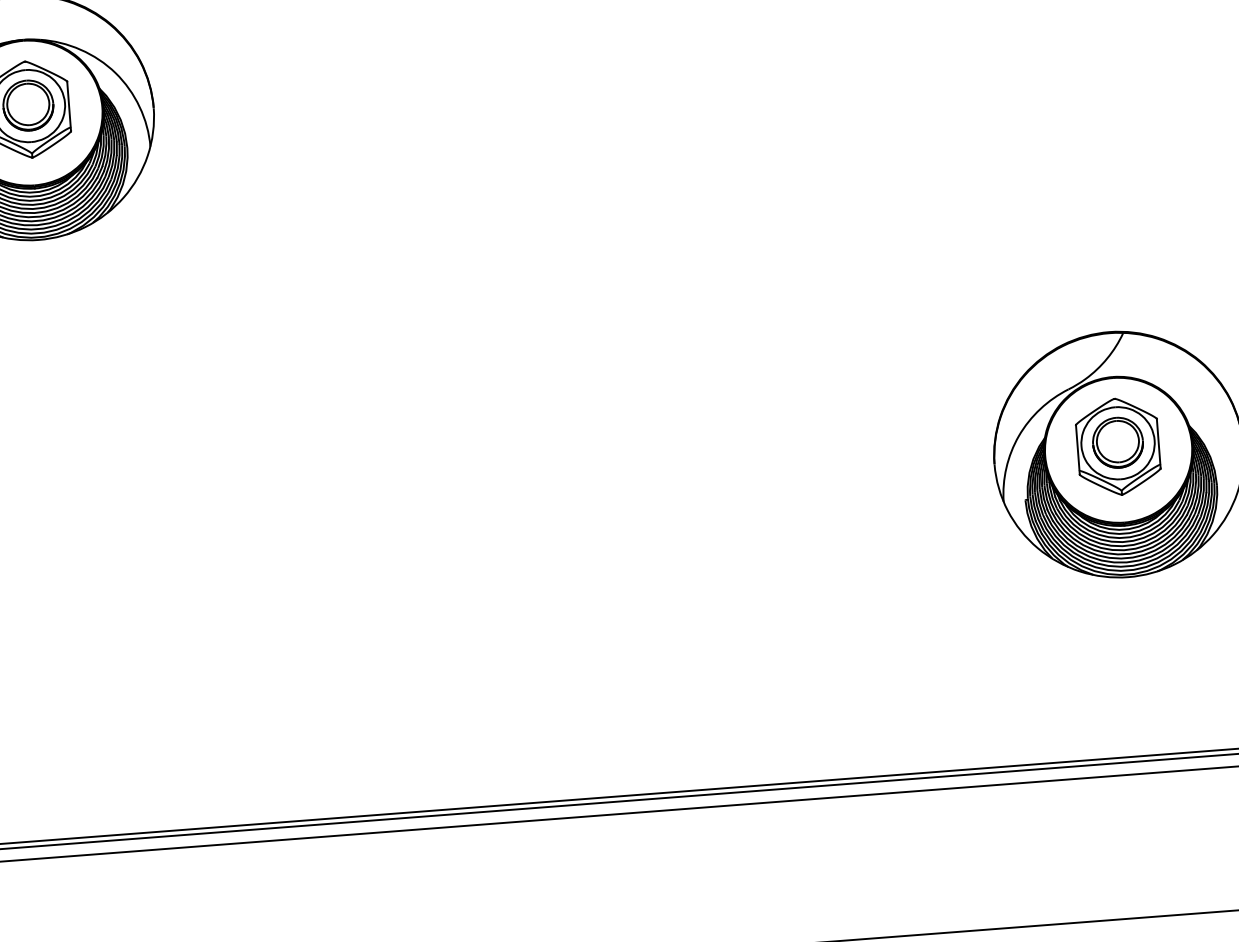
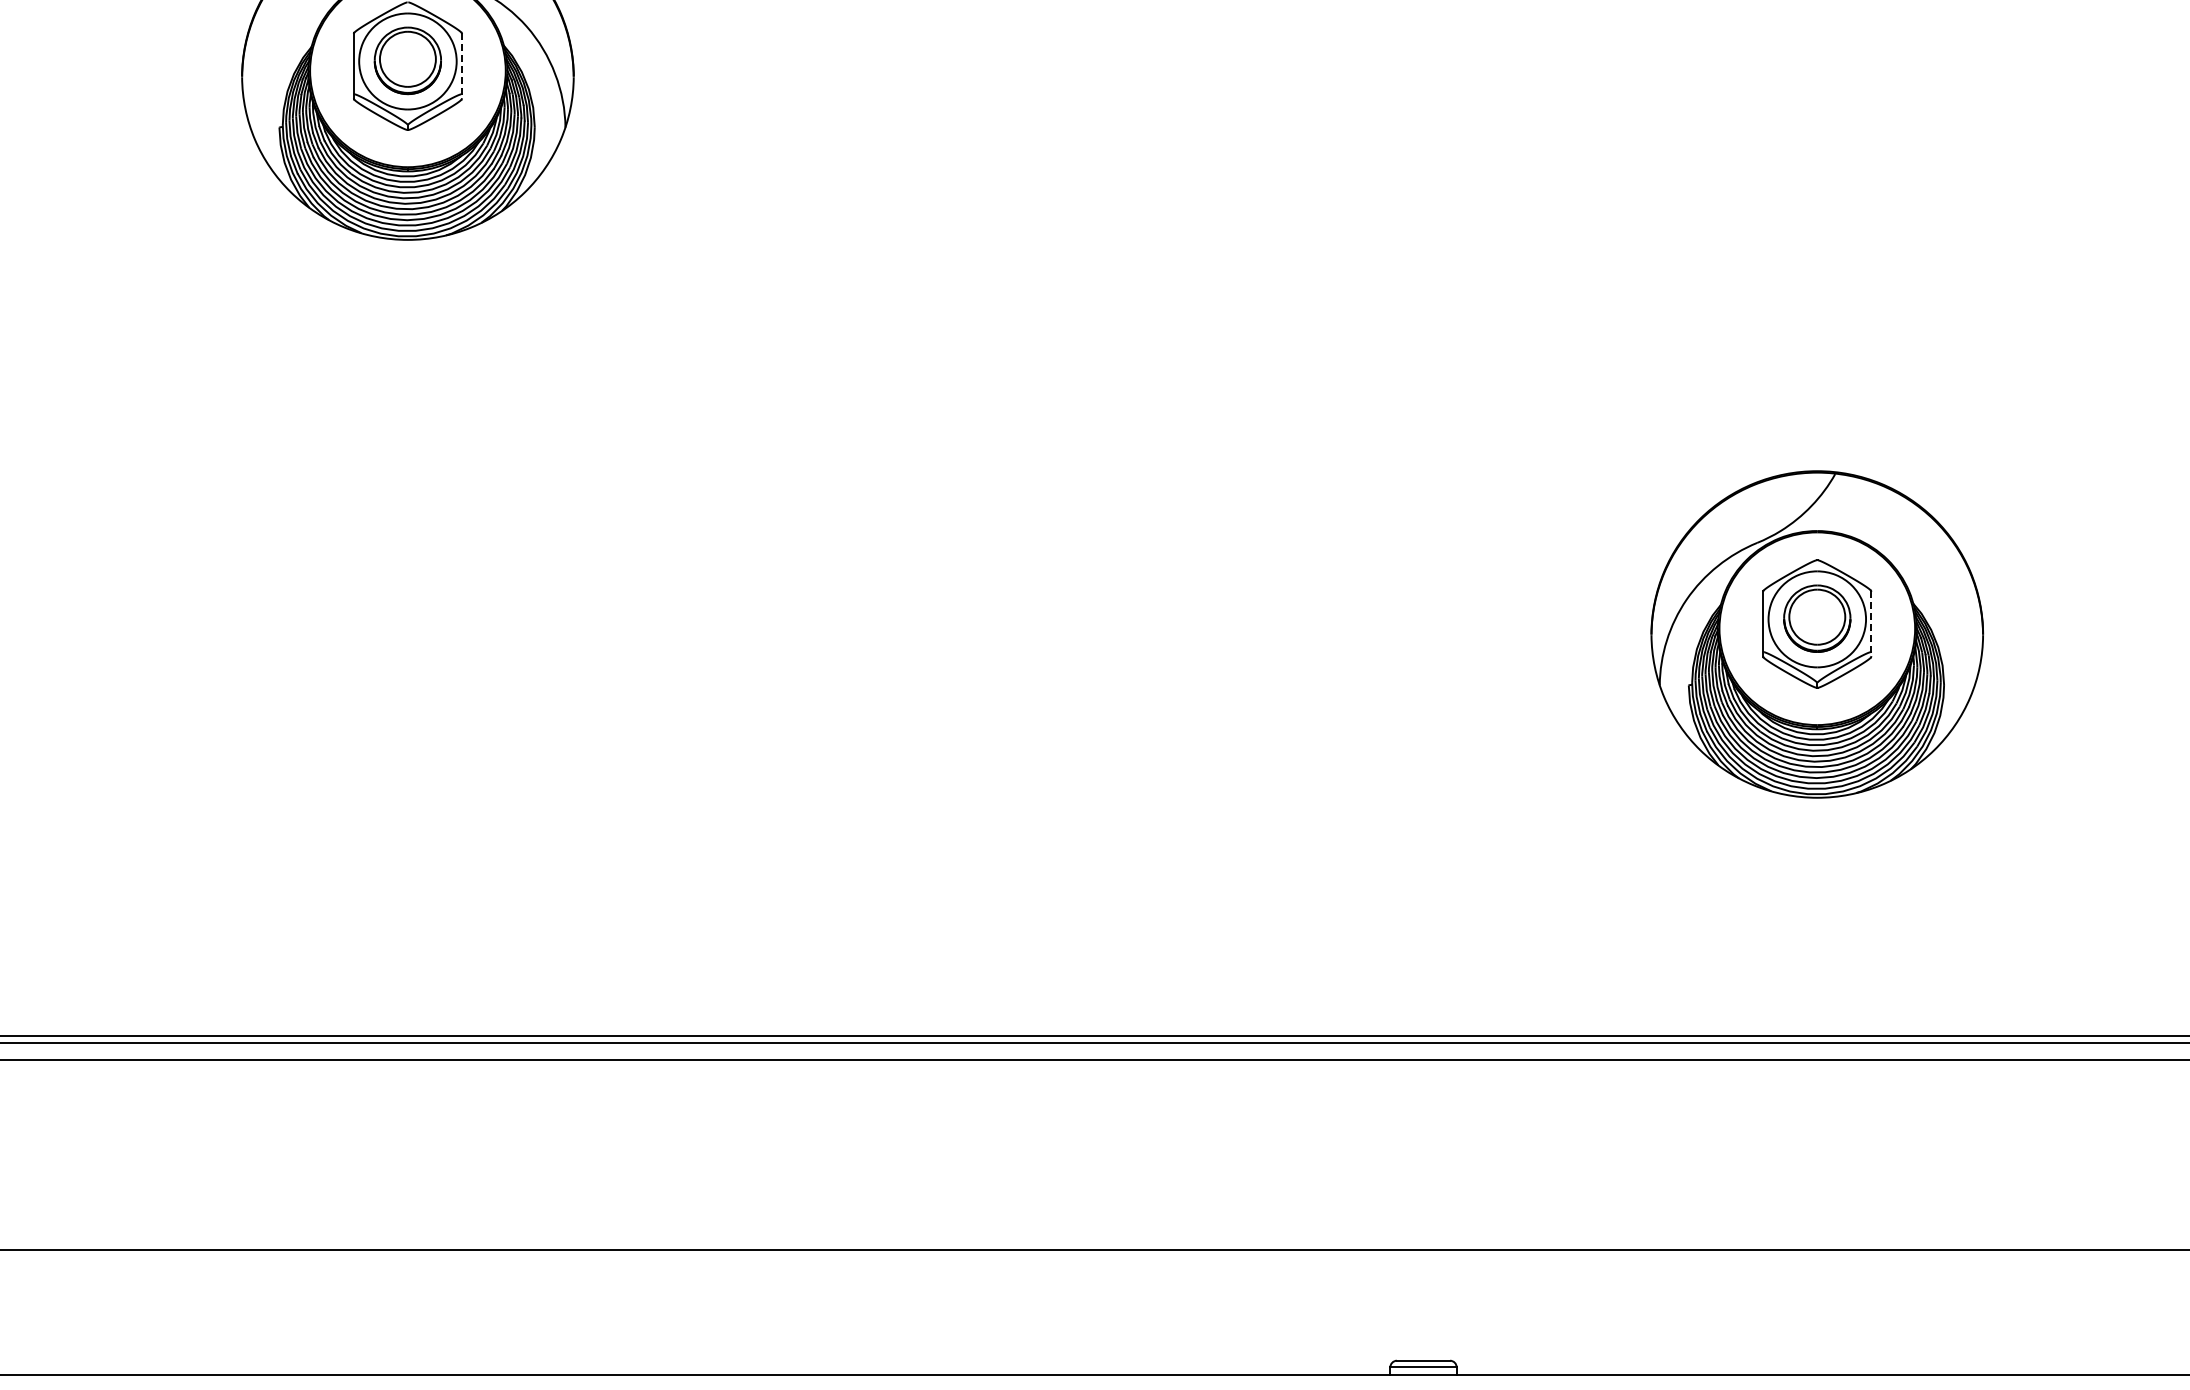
line: (68, 106) -> (461, 66), solid -> dashed
line: (1159, 444) -> (1871, 624), solid -> dashed

